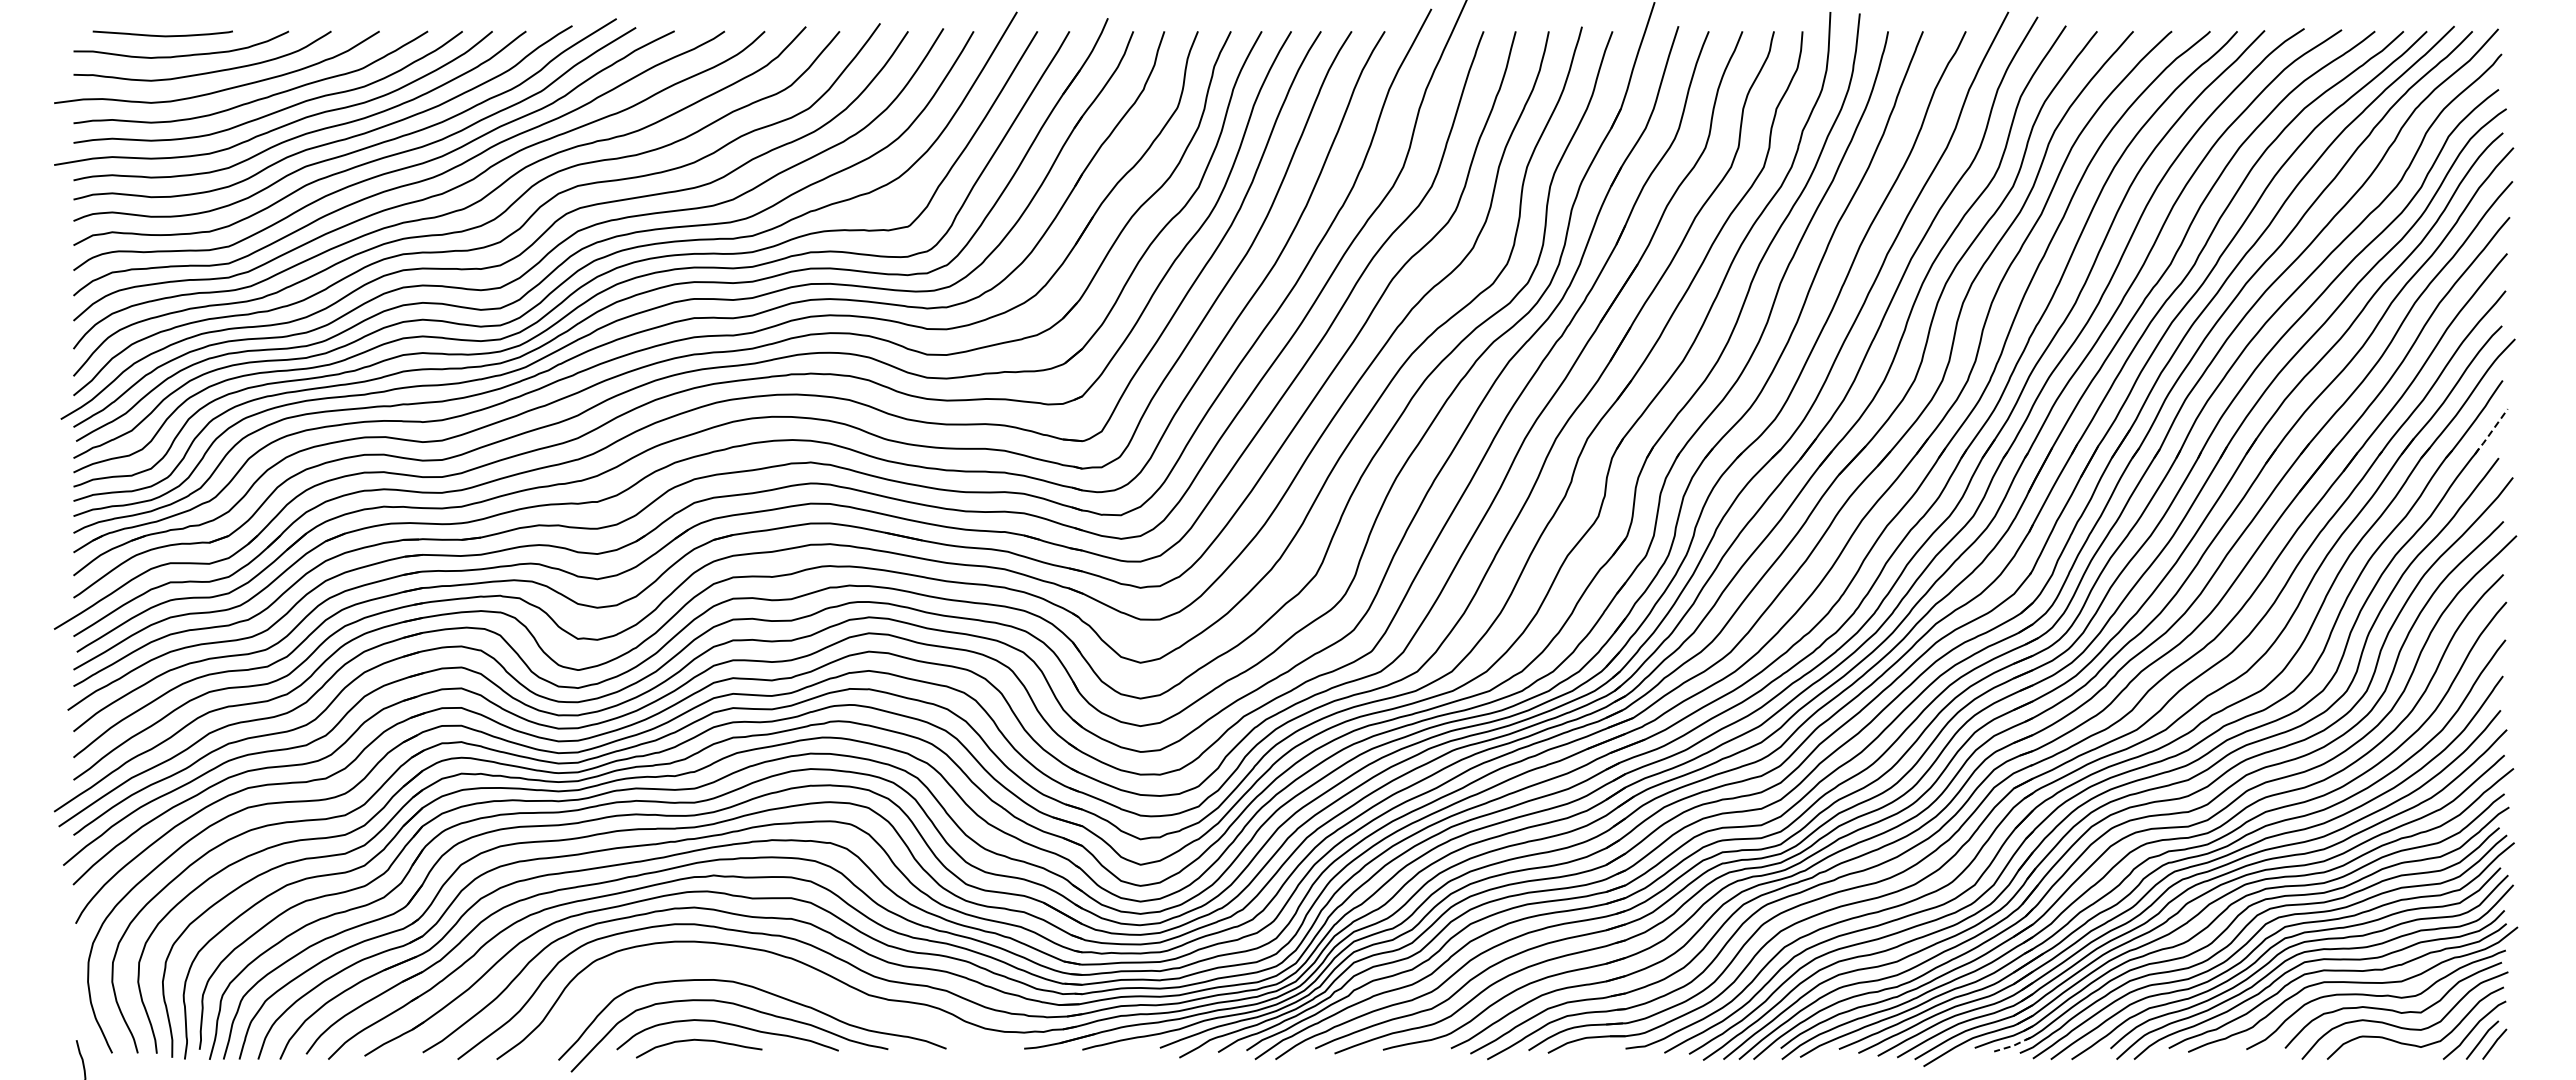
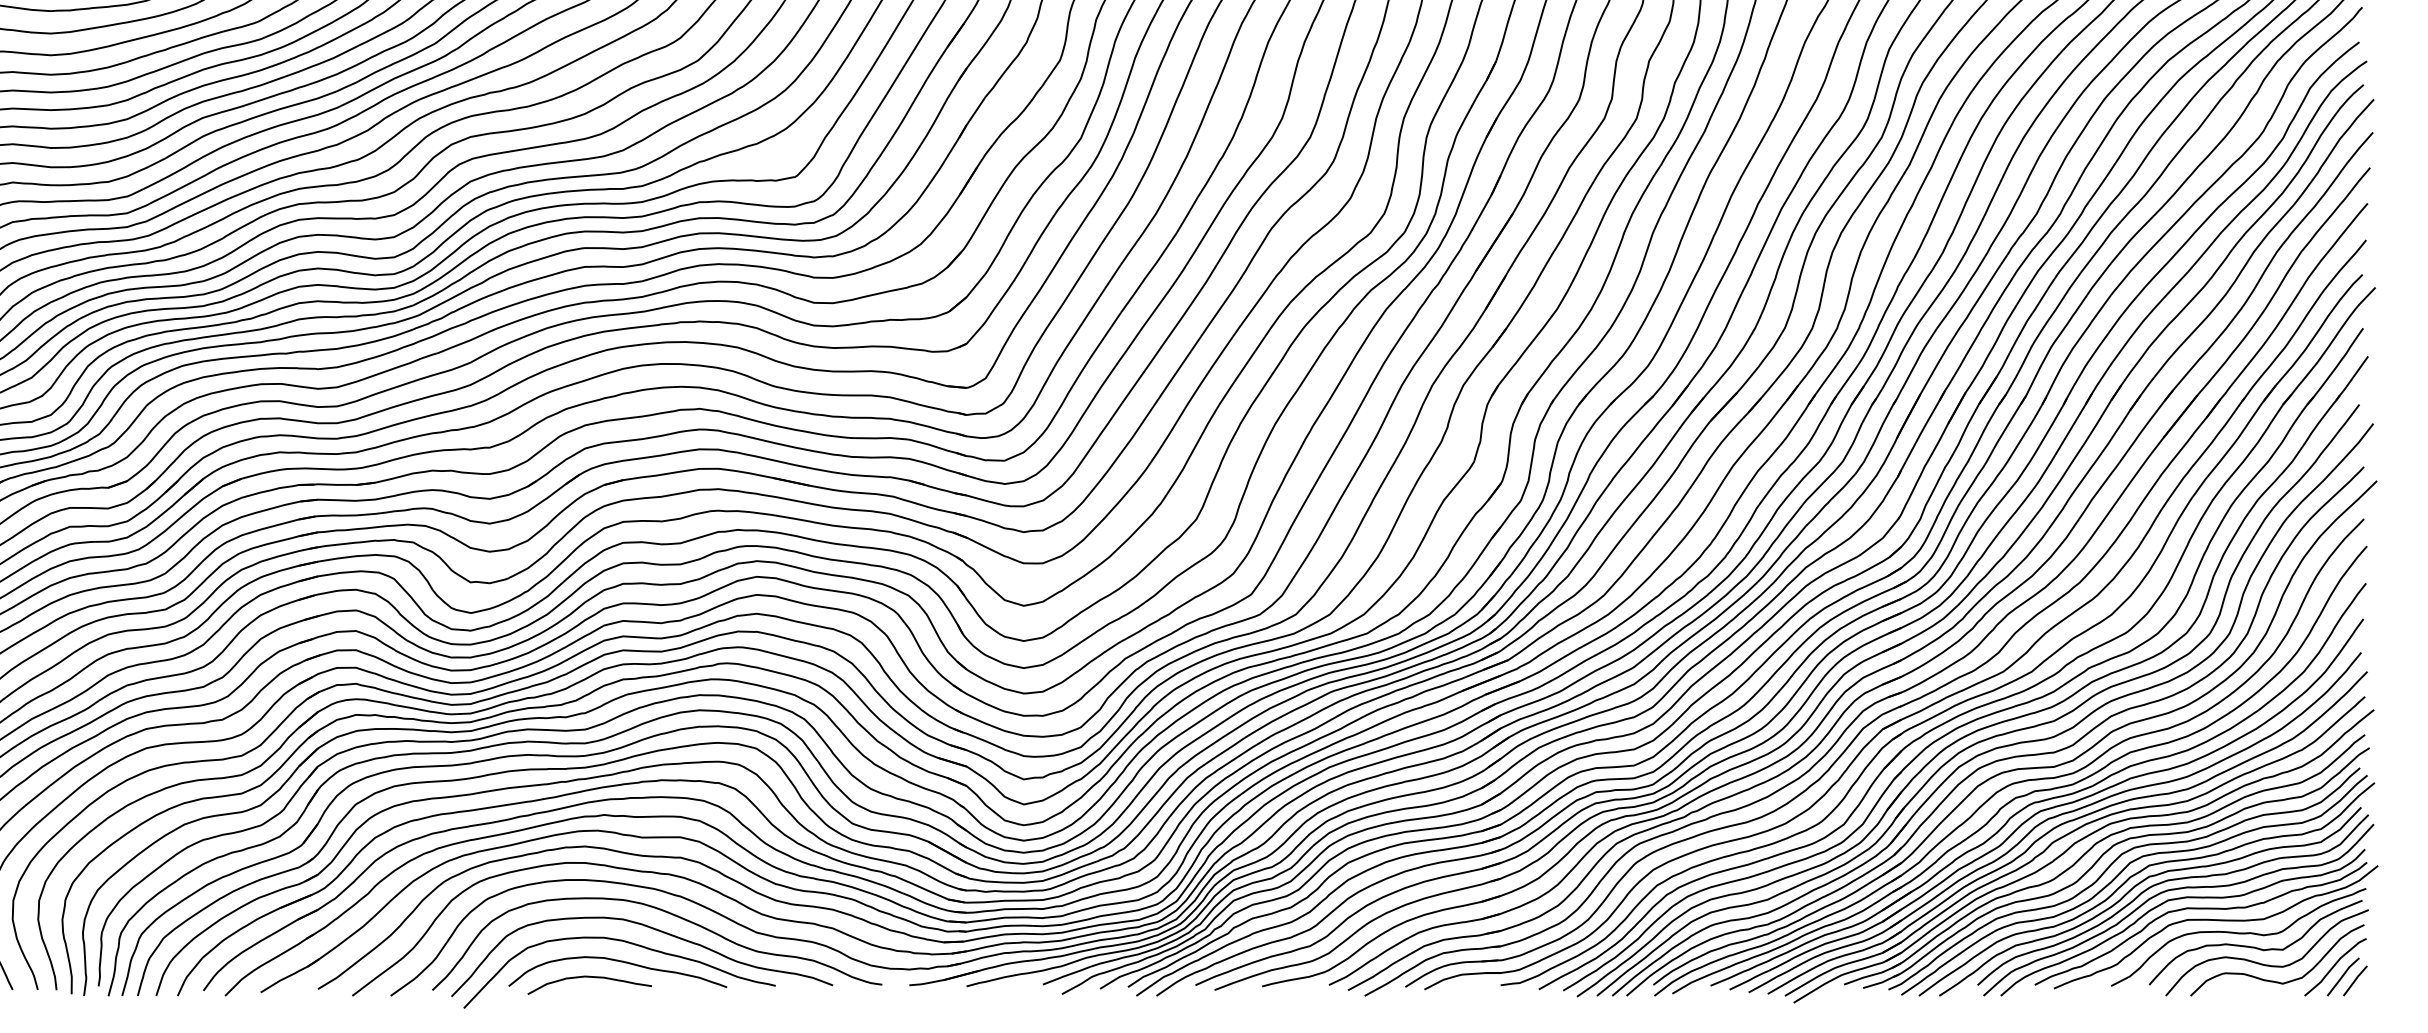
line: (2491, 432) -> (2352, 379), dashed -> solid
curve: (777, 975) -> (666, 913), added
line: (2013, 1045) -> (1882, 982), dashed -> solid

